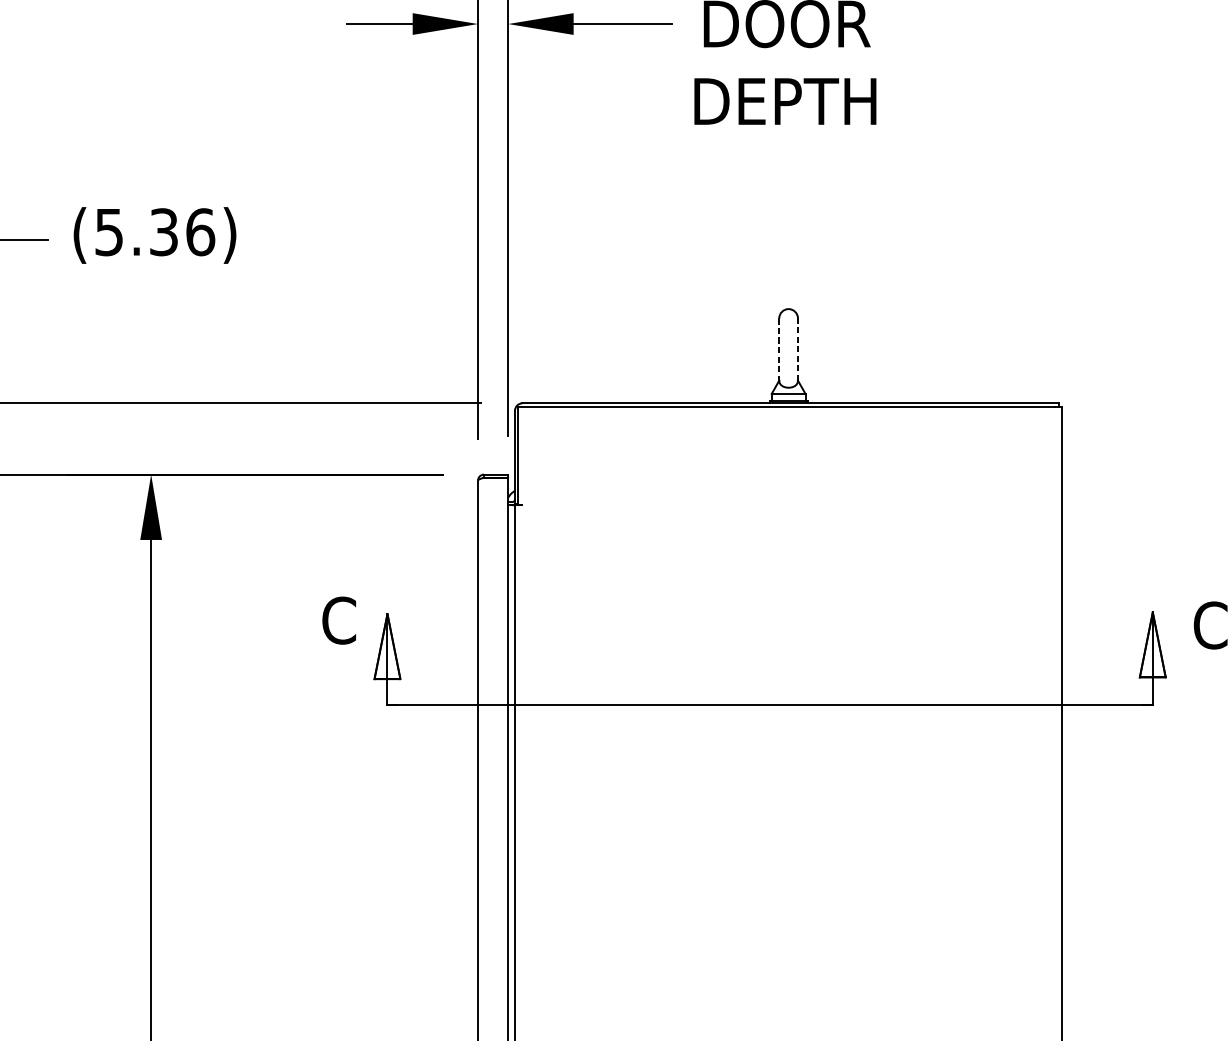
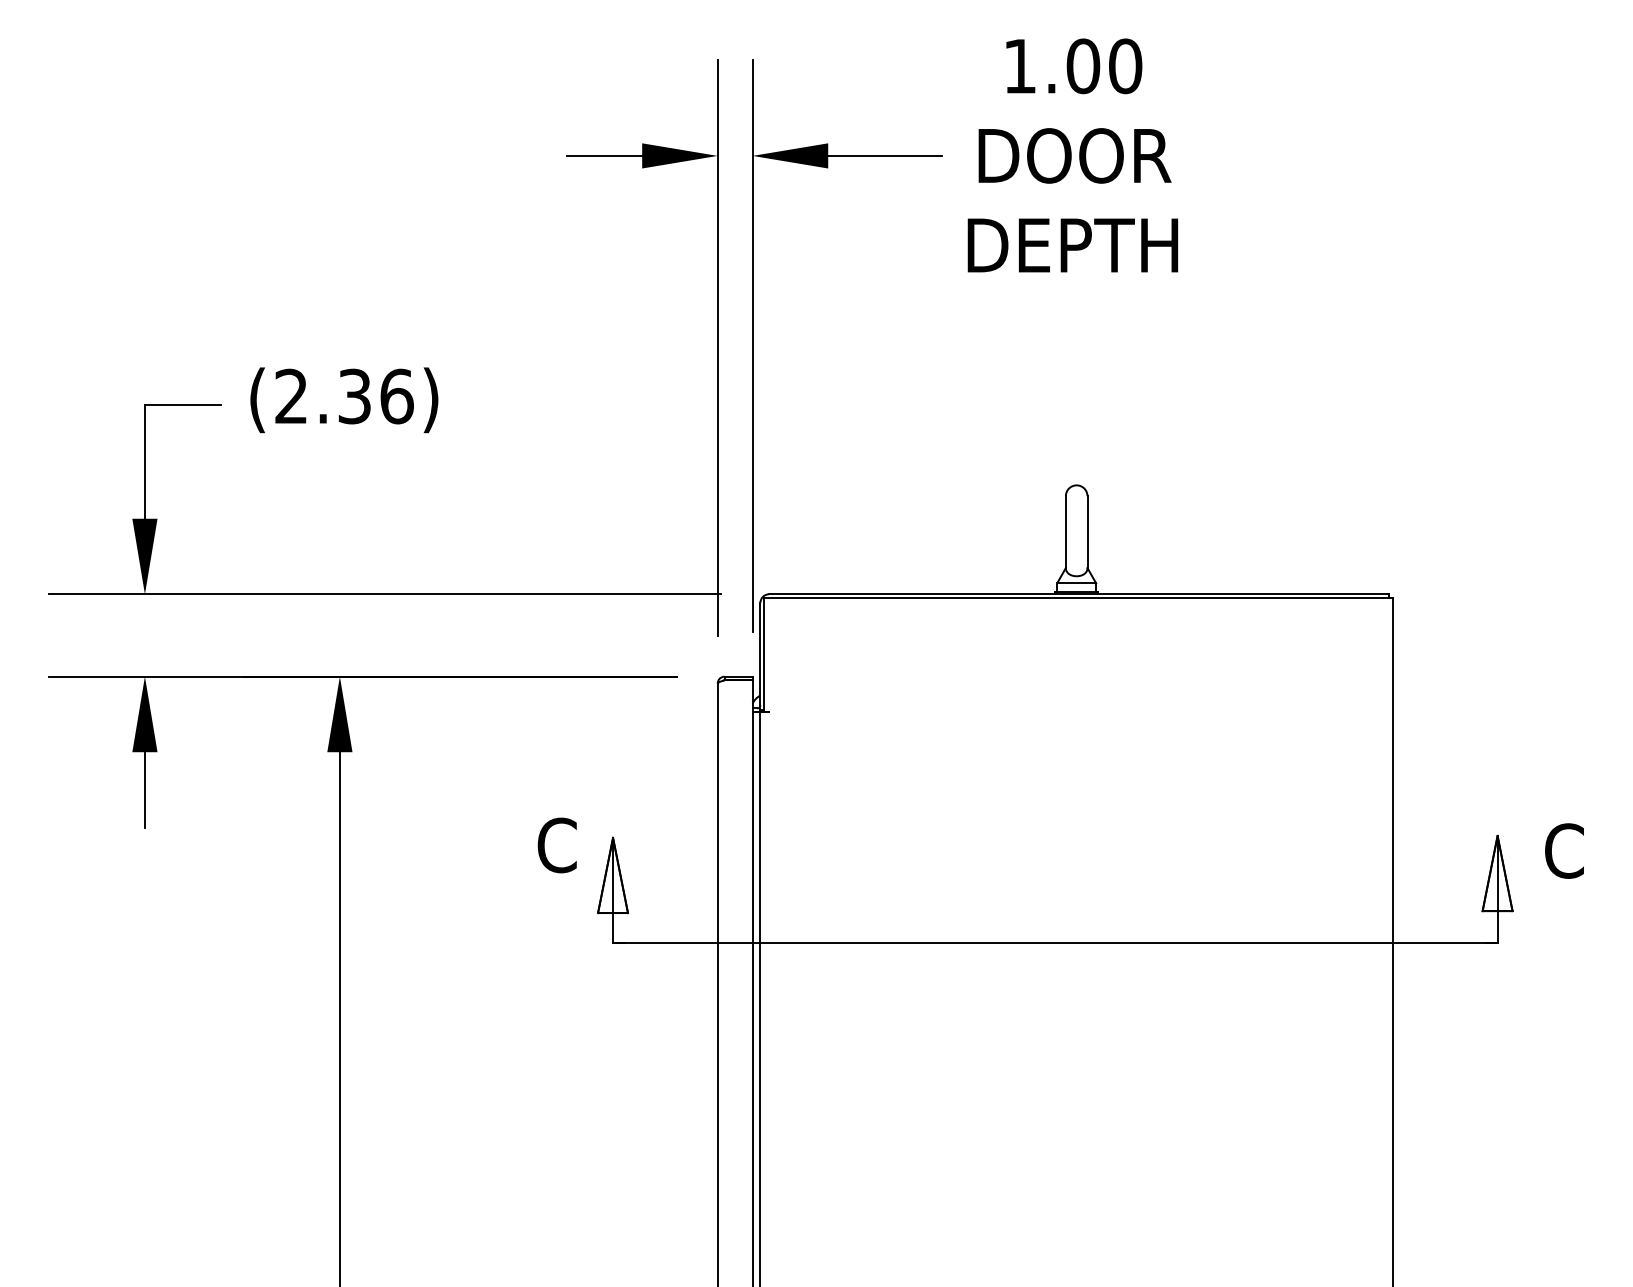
text: (108, 232) -> (290, 396), (5.36) -> (2.36)
line: (778, 349) -> (1065, 532), dashed -> solid
line: (797, 349) -> (1087, 532), dashed -> solid

